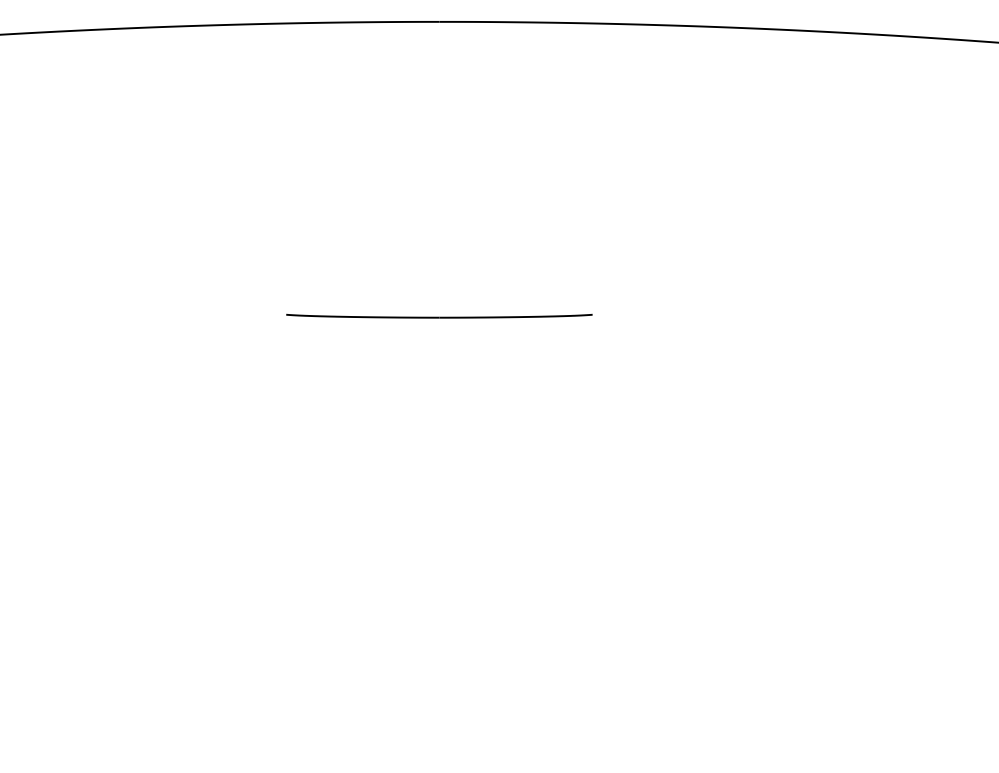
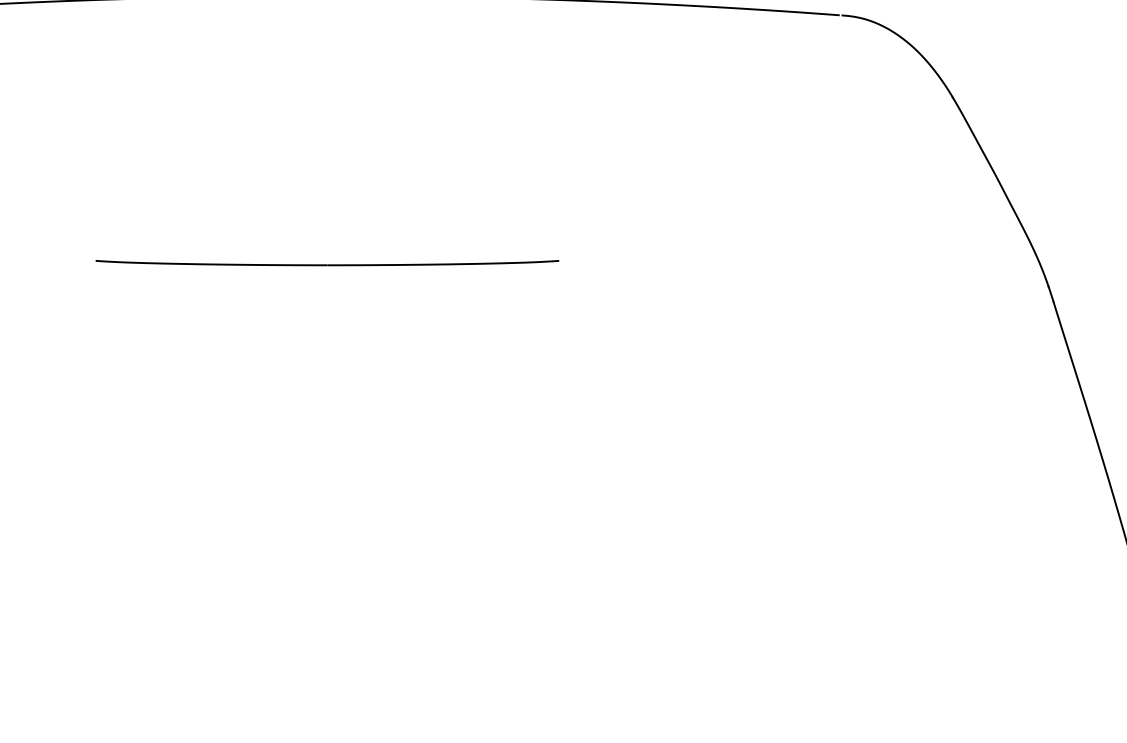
part: (439, 316) -> (327, 263), size x1.67

